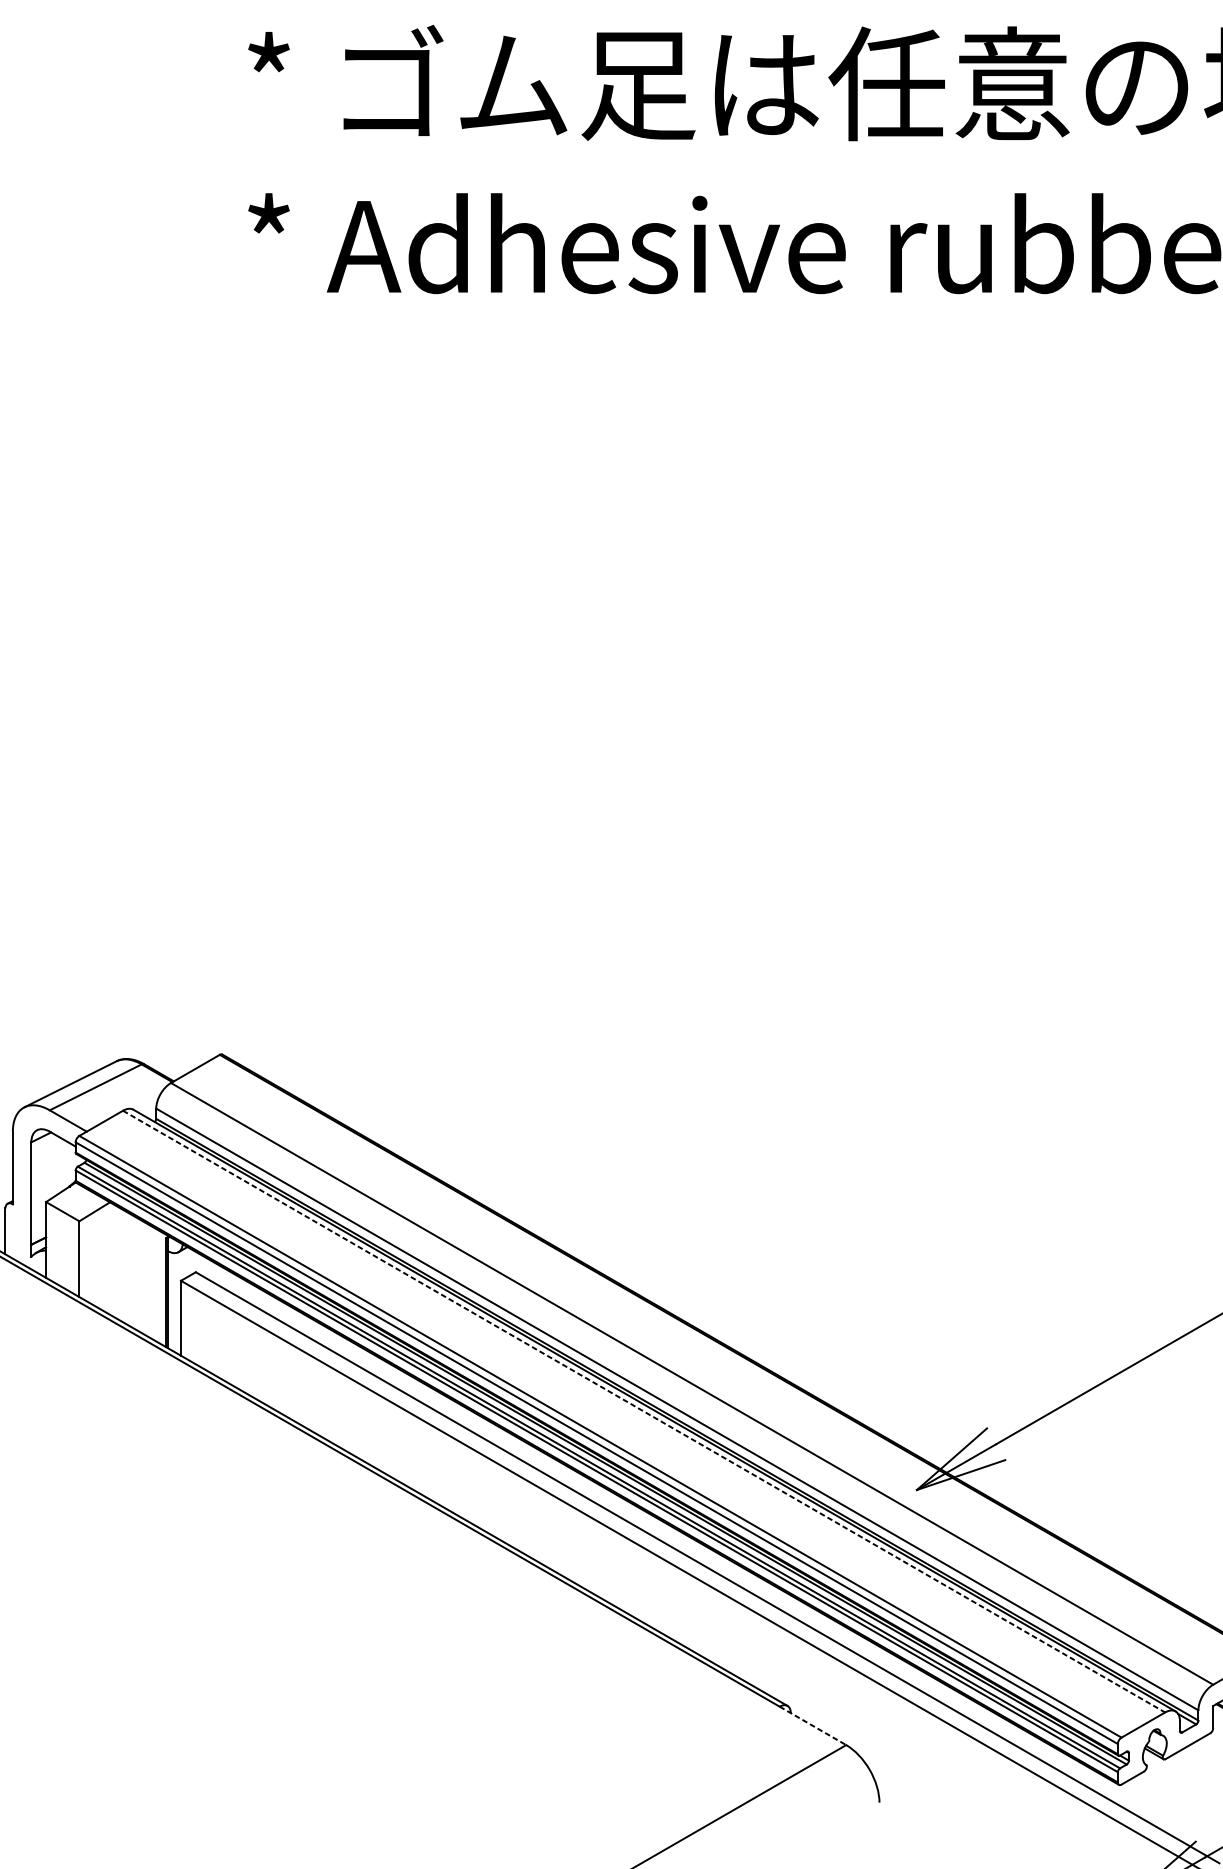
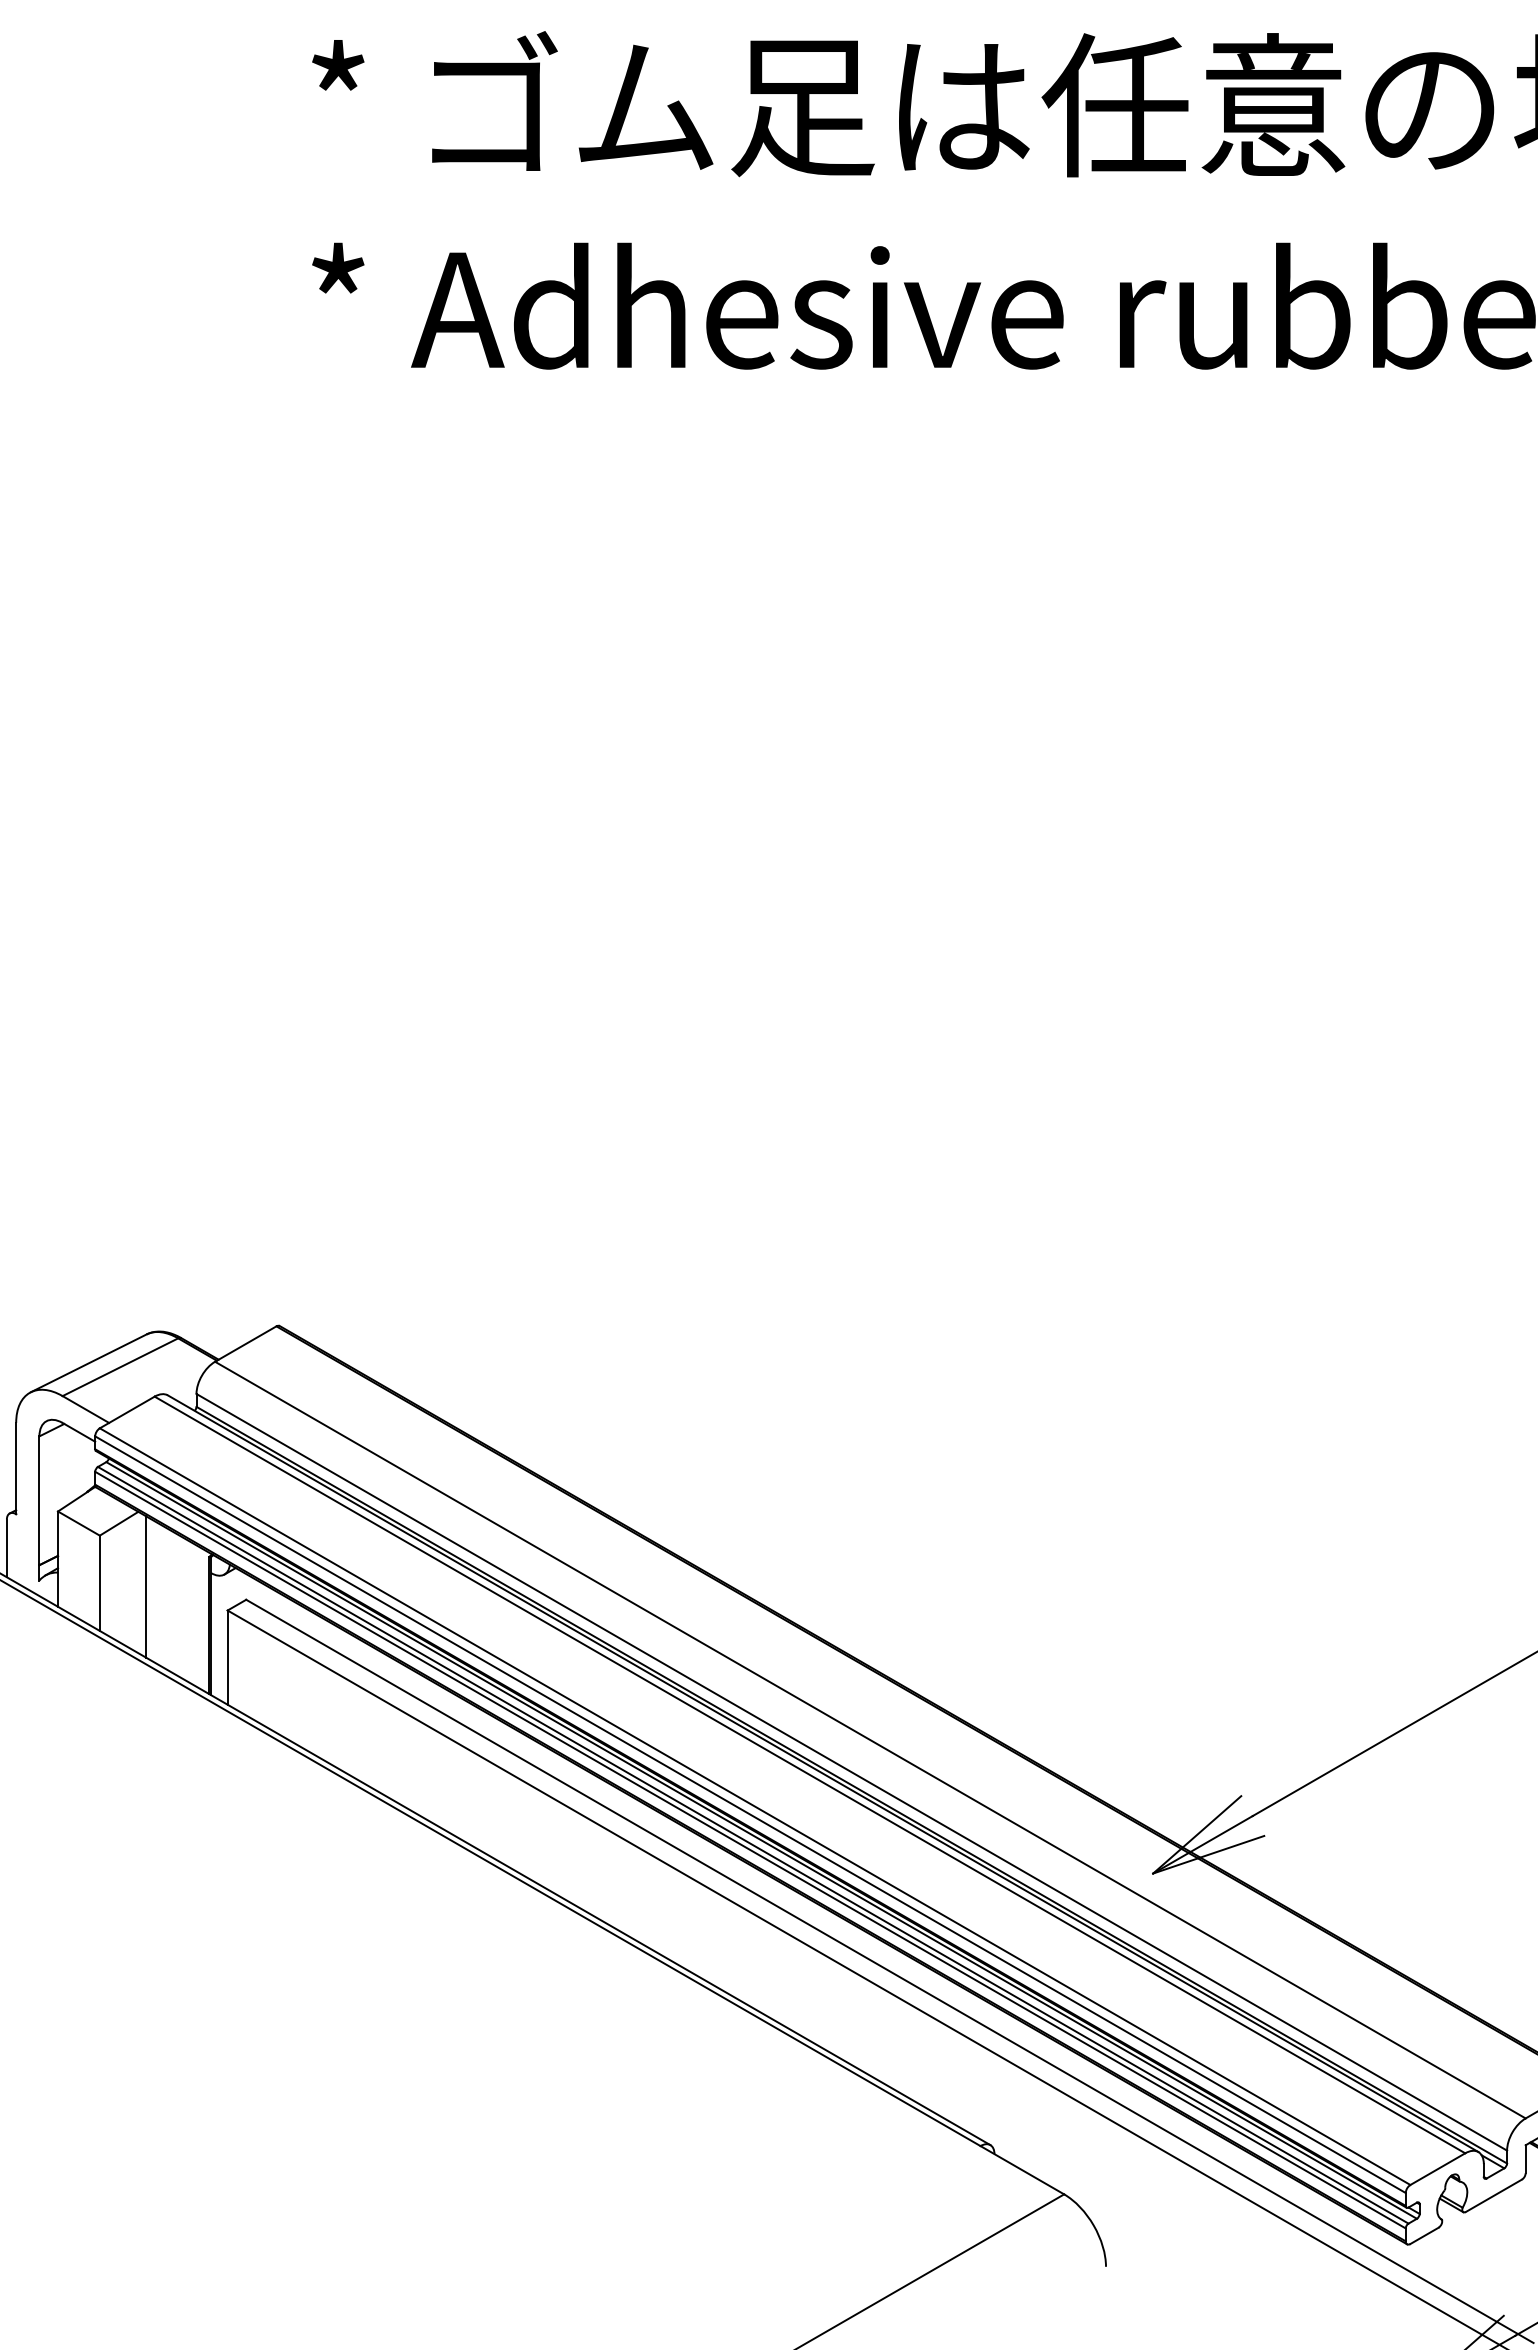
line: (116, 1261) -> (146, 1586), added
line: (643, 1411) -> (809, 1774), dashed -> solid
line: (813, 1726) -> (1022, 2170), dashed -> solid

